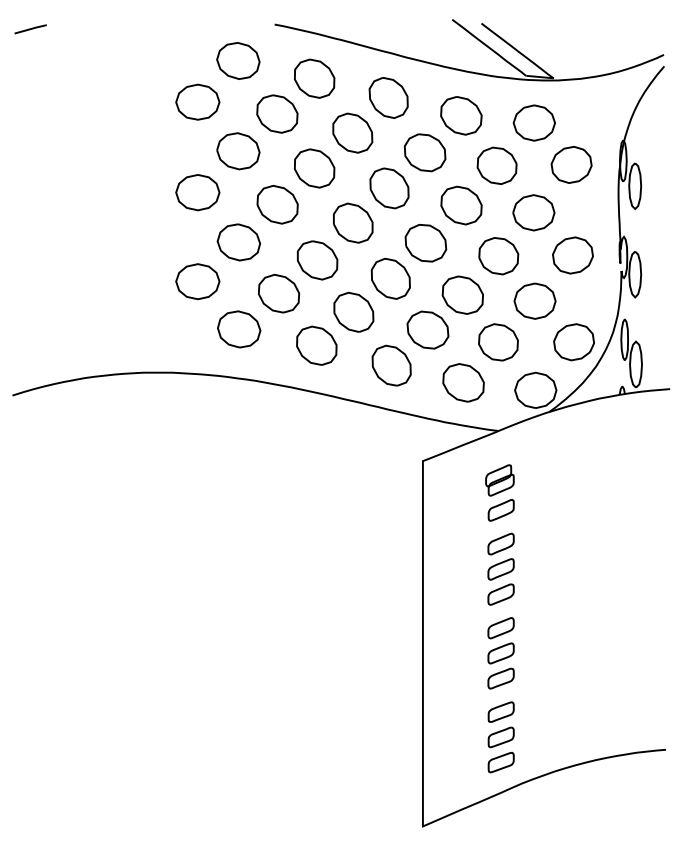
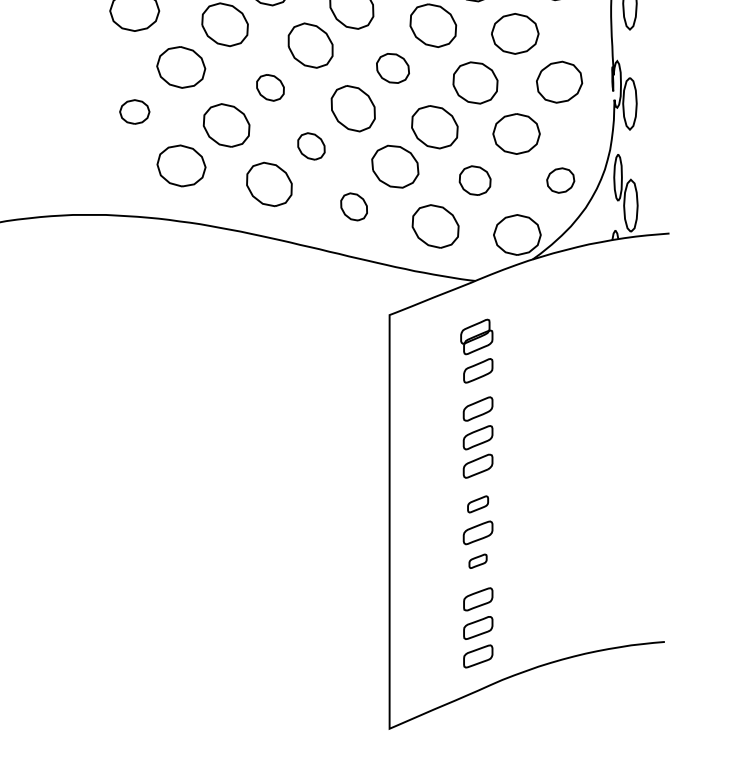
part: (425, 243) -> (392, 68), size x0.7
part: (317, 260) -> (270, 87), size x0.6
part: (197, 281) -> (134, 111), size x0.6
part: (353, 311) -> (310, 145), size x0.6
part: (498, 342) -> (475, 180), size x0.7
part: (573, 342) -> (560, 180), size x0.6
part: (391, 365) -> (354, 206), size x0.6
part: (500, 628) -> (477, 504), size x0.7
part: (500, 678) -> (477, 561), size x0.6

